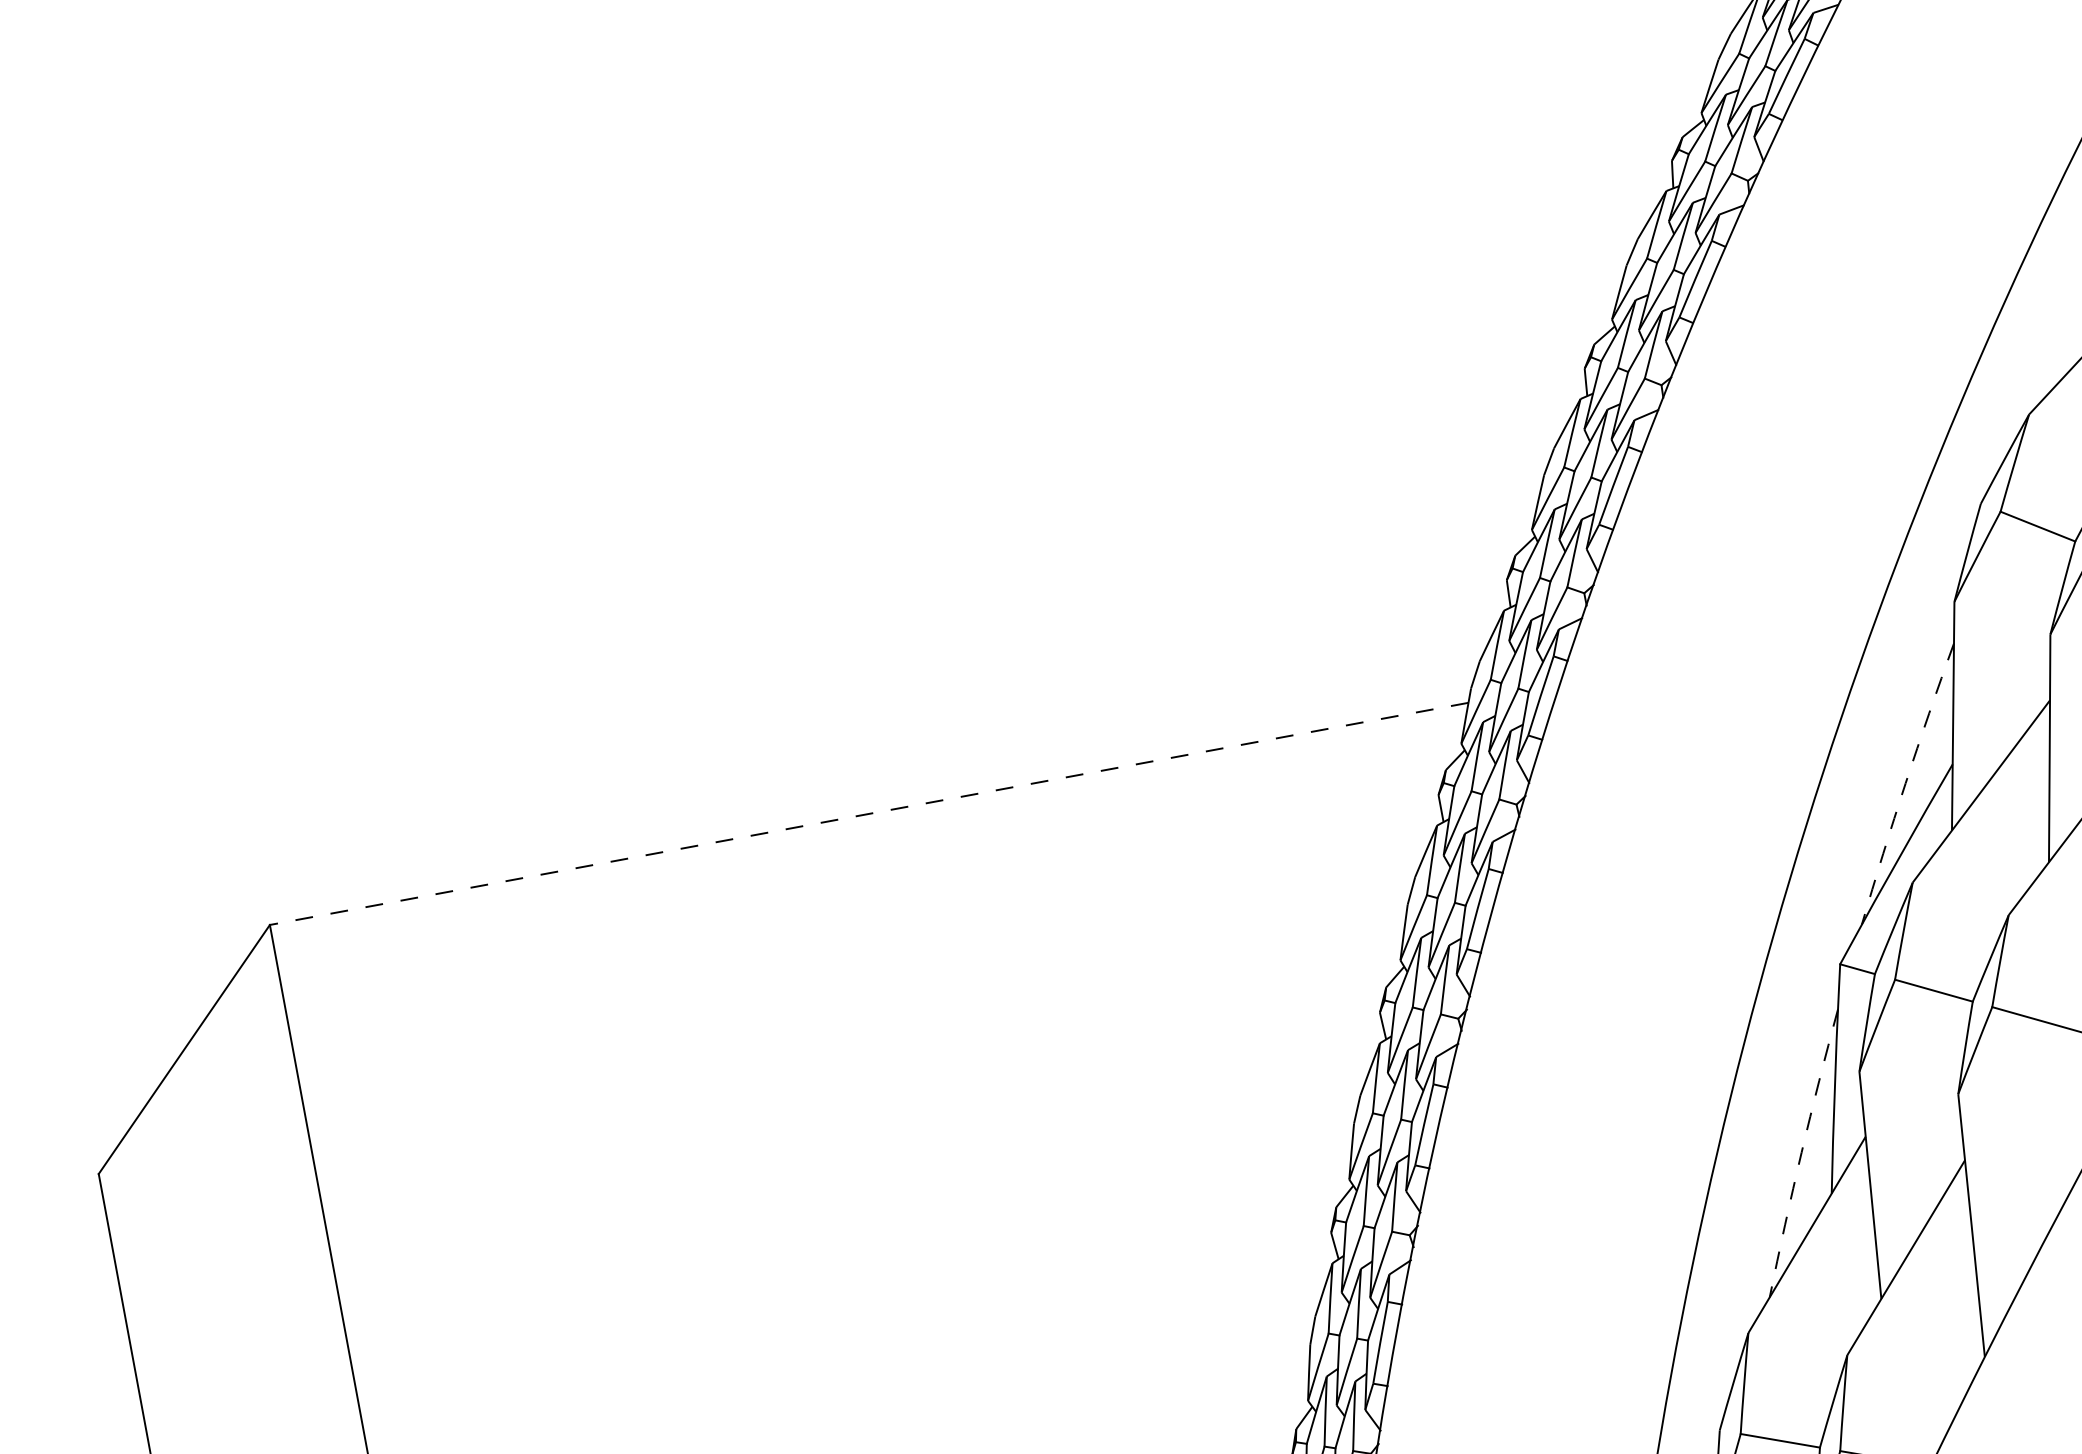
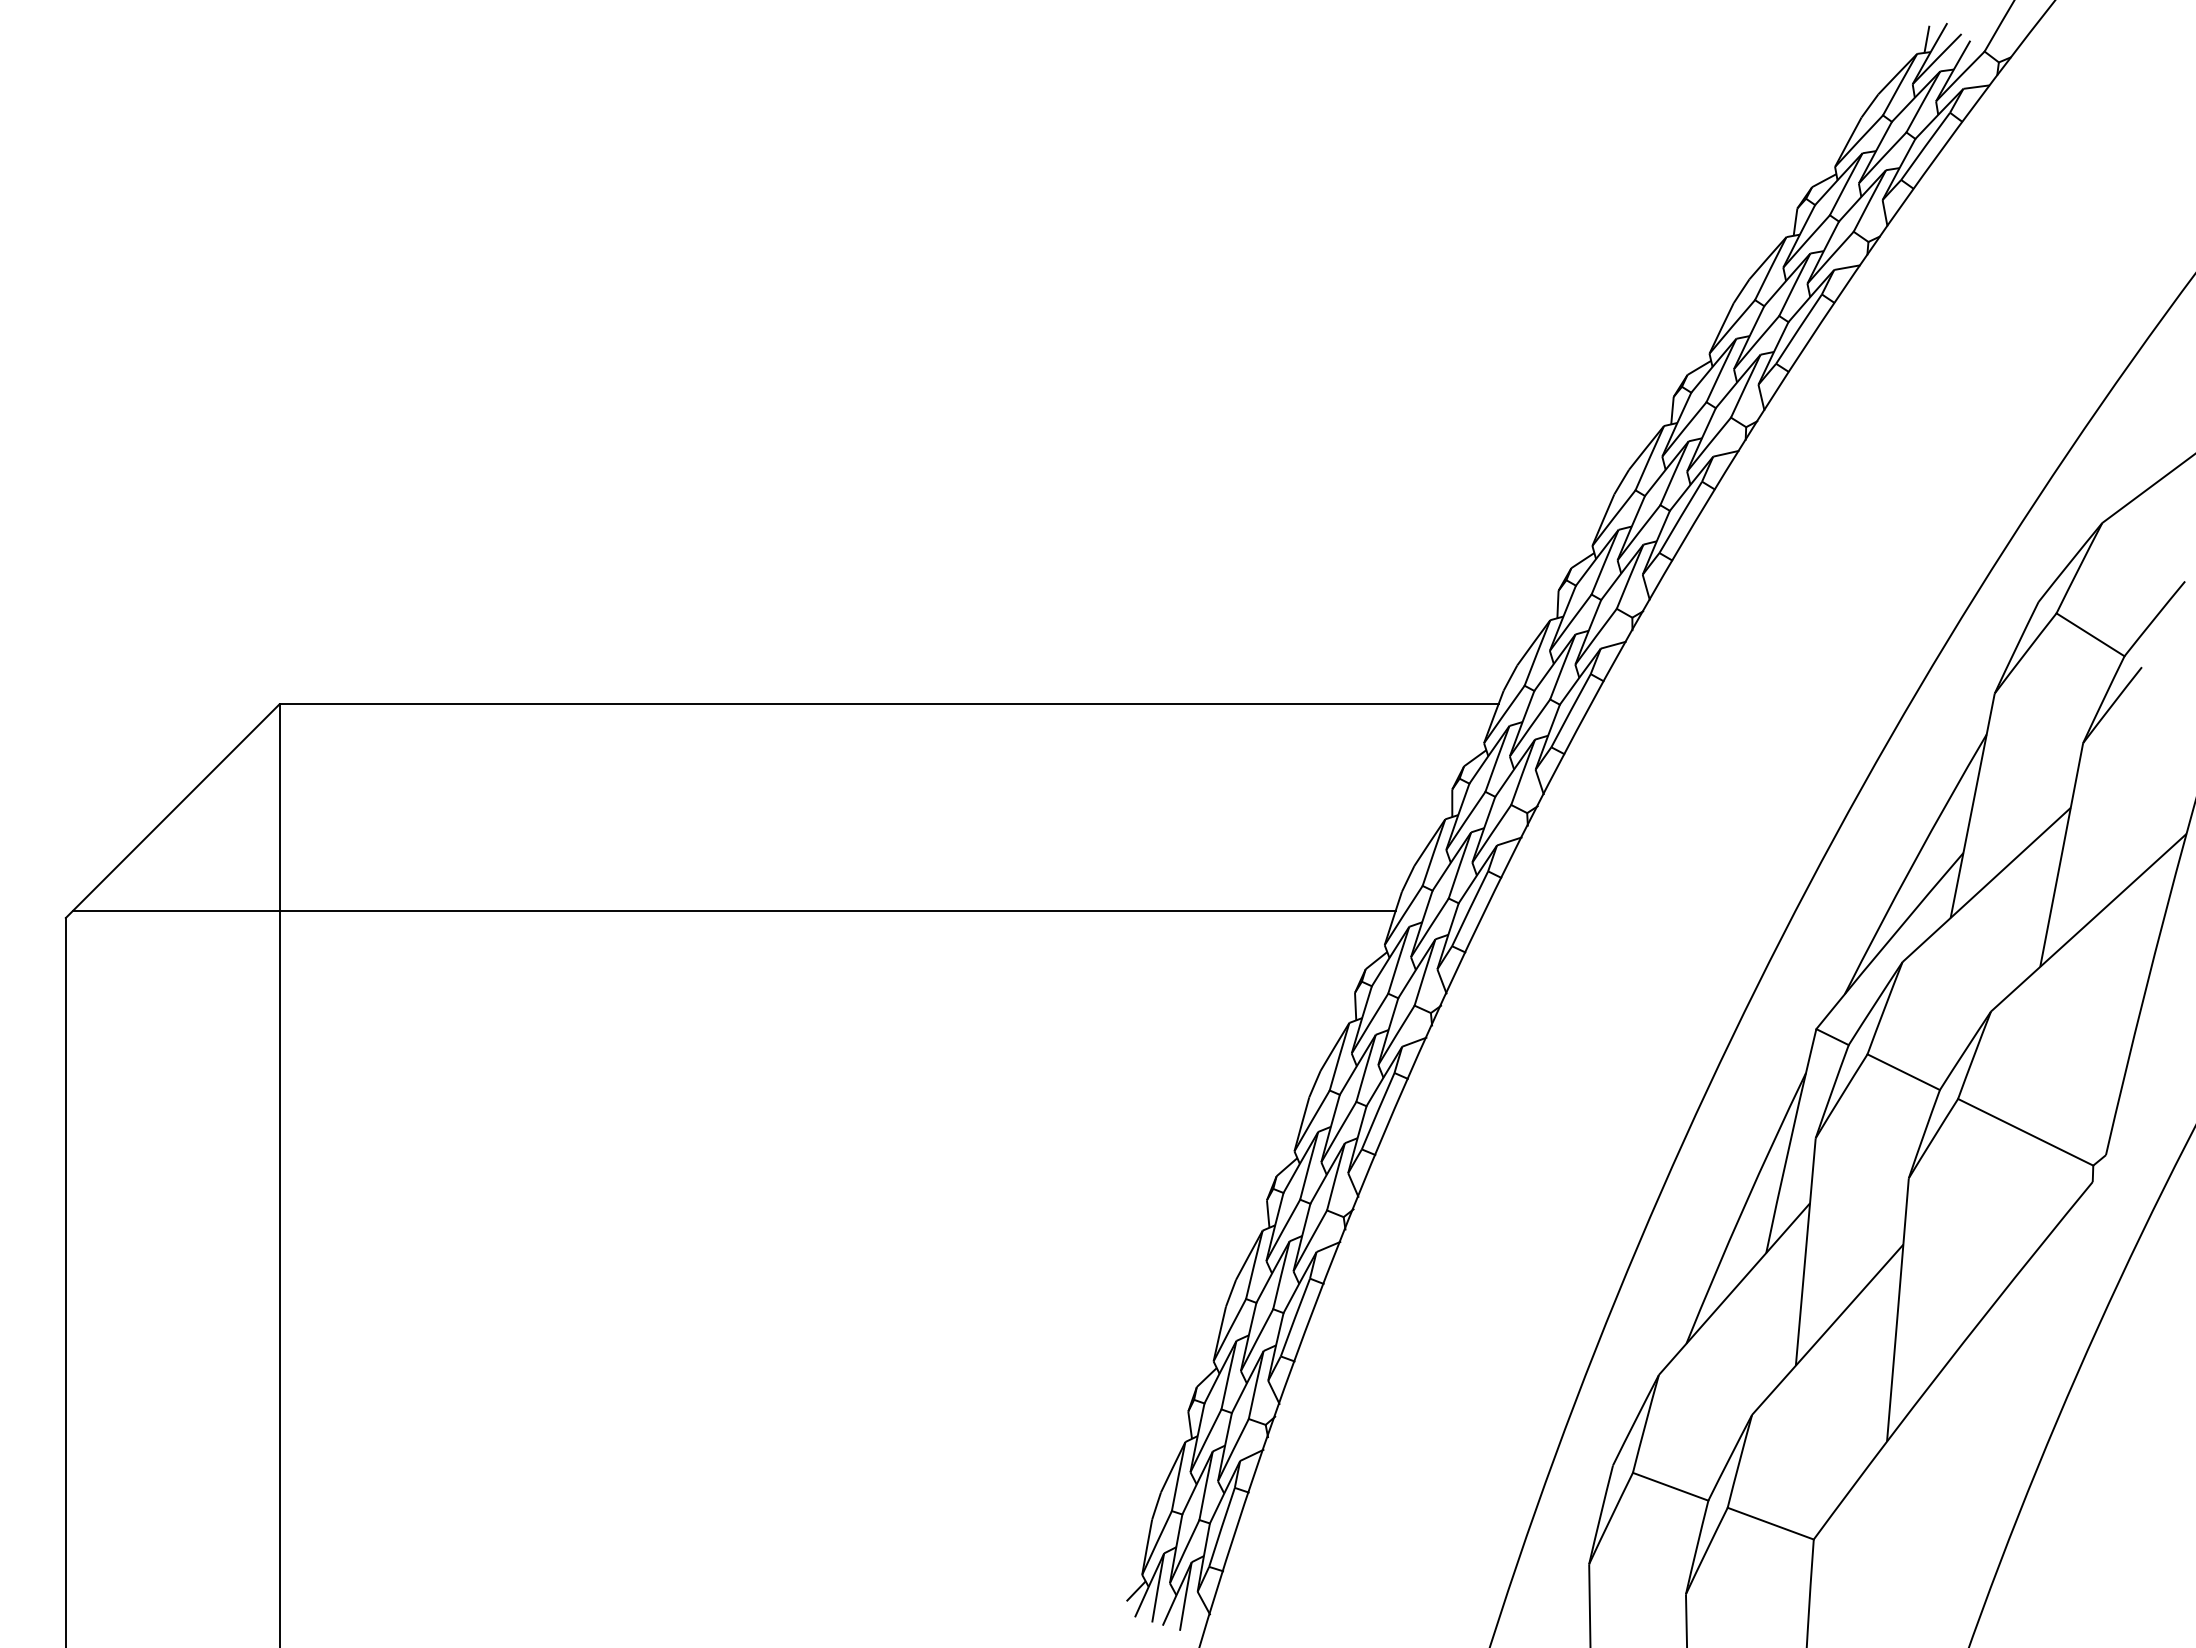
arc: (1905, 783) -> (1913, 863), dashed -> solid
line: (868, 814) -> (888, 704), dashed -> solid
line: (754, 1045) -> (733, 911), added
arc: (1802, 1152) -> (1744, 1207), dashed -> solid

